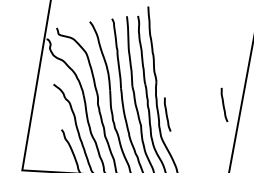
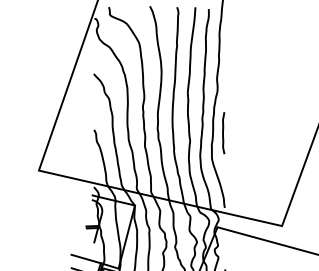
line: (223, 105) -> (293, 133), removed

